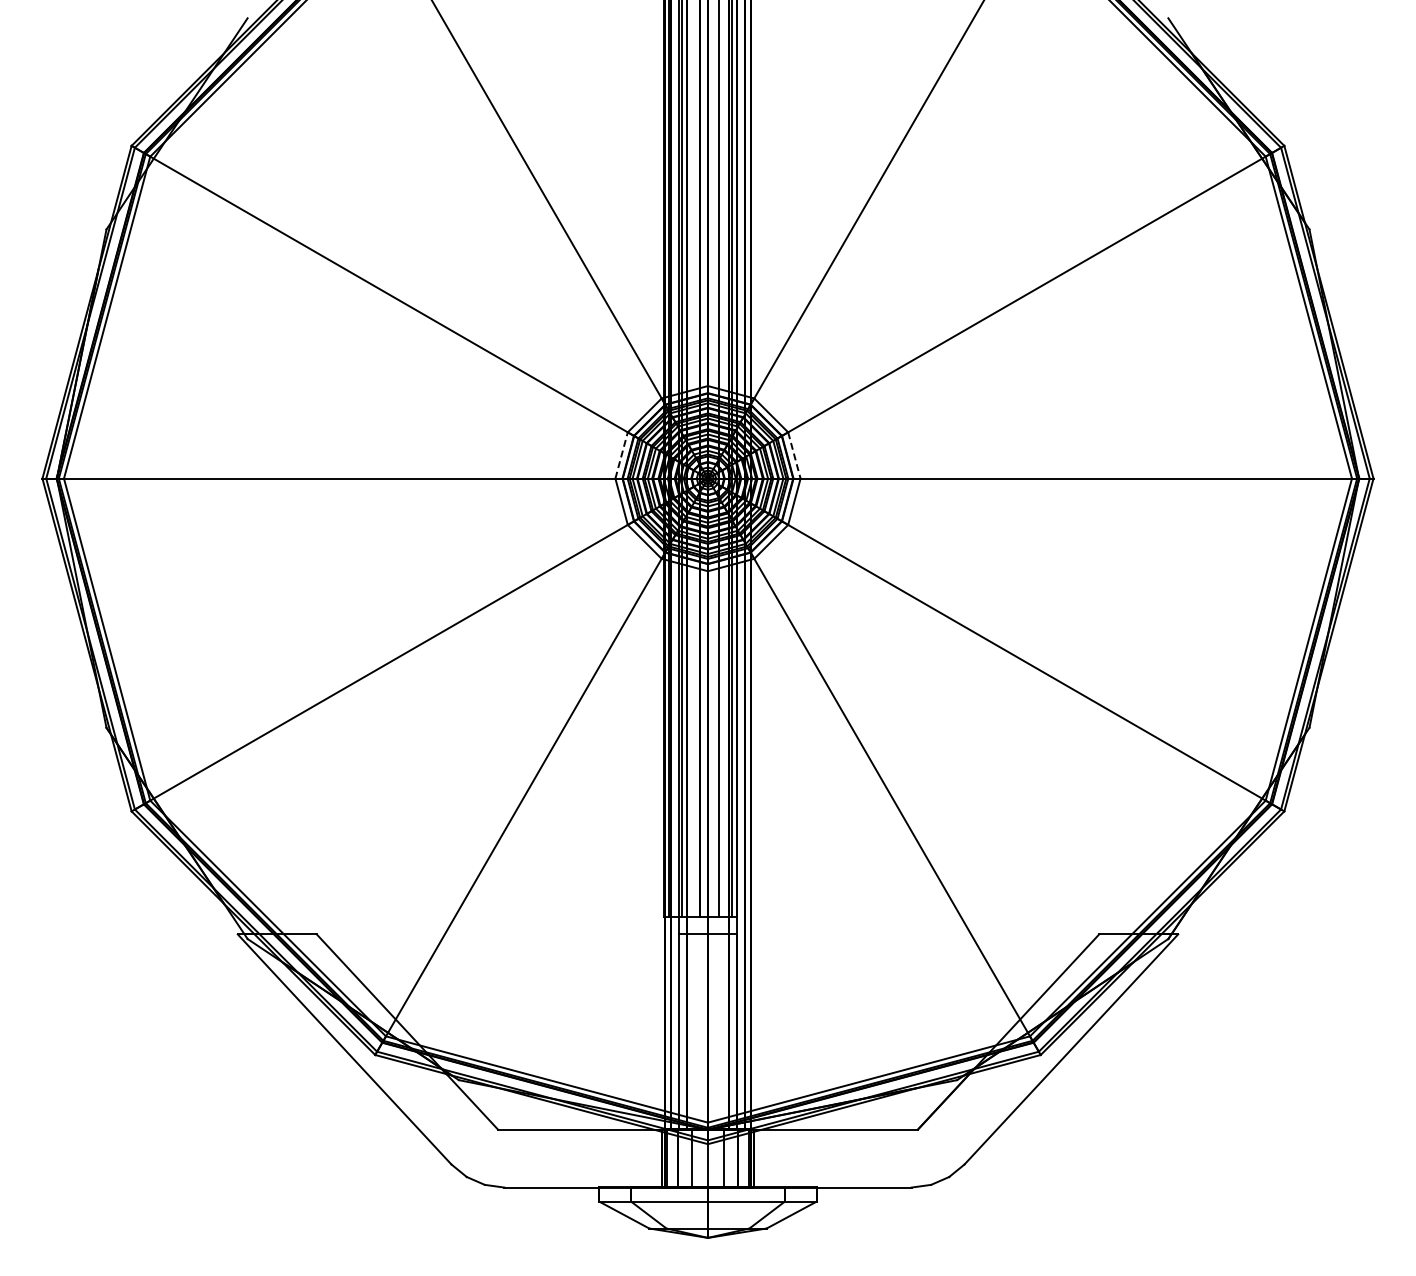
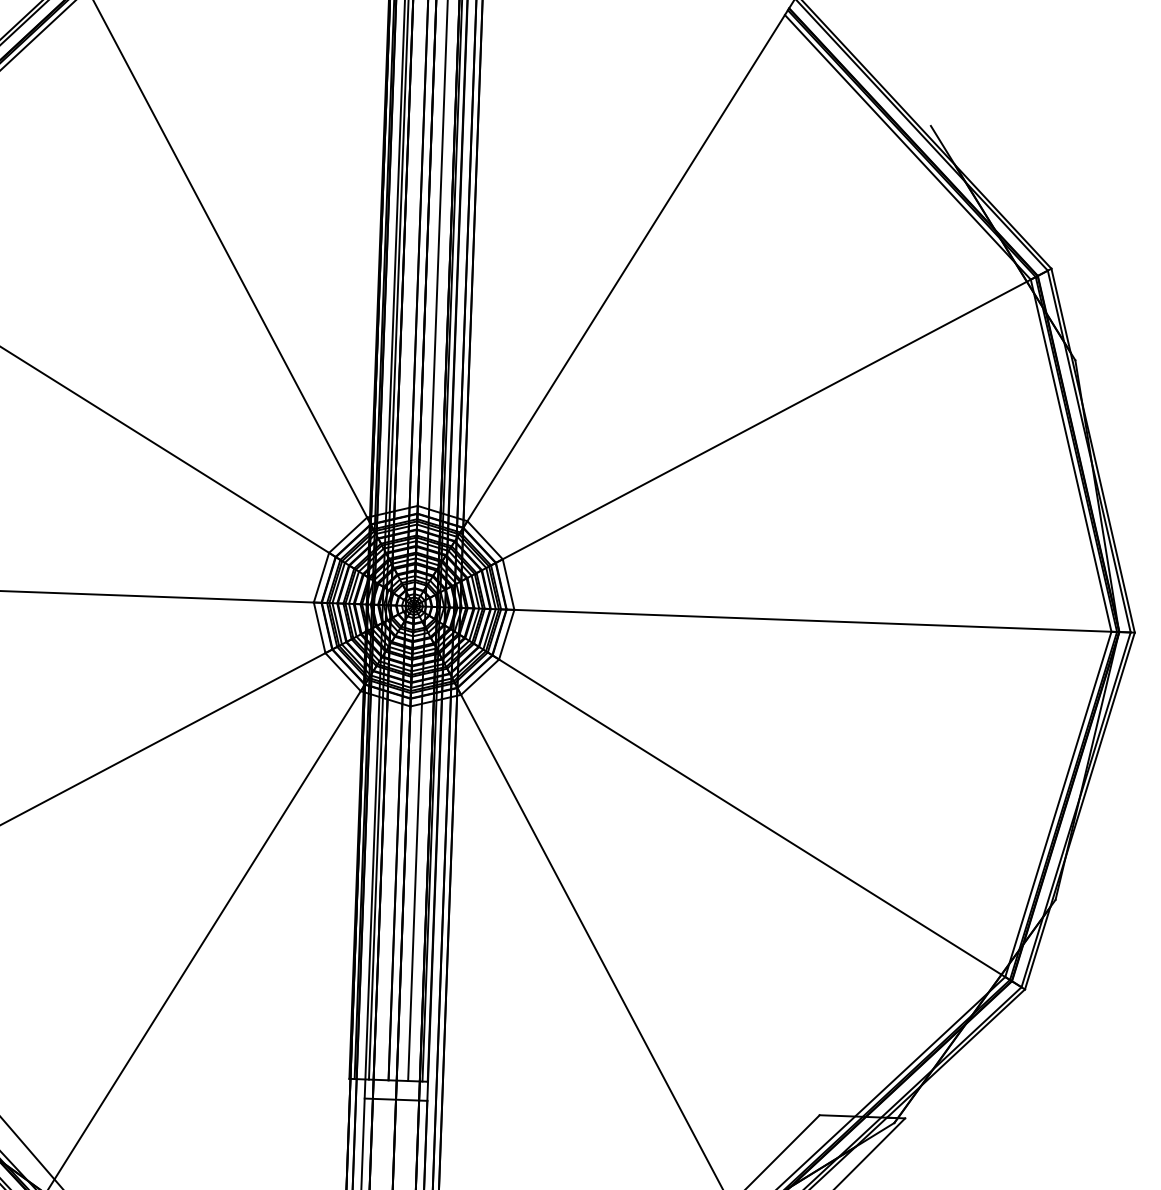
line: (621, 455) -> (321, 577), dashed -> solid
line: (794, 455) -> (508, 584), dashed -> solid

